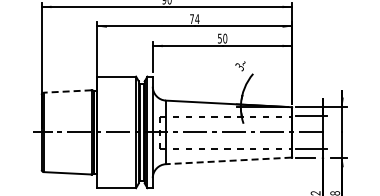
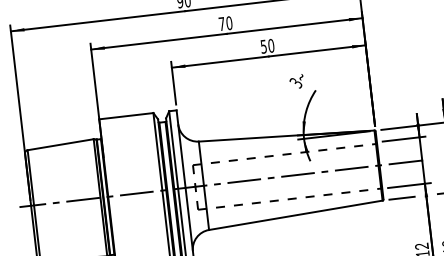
text: (197, 19) -> (229, 23), 74 -> 70
line: (67, 91) -> (60, 144), dashed -> solid
line: (228, 160) -> (295, 214), dashed -> solid

